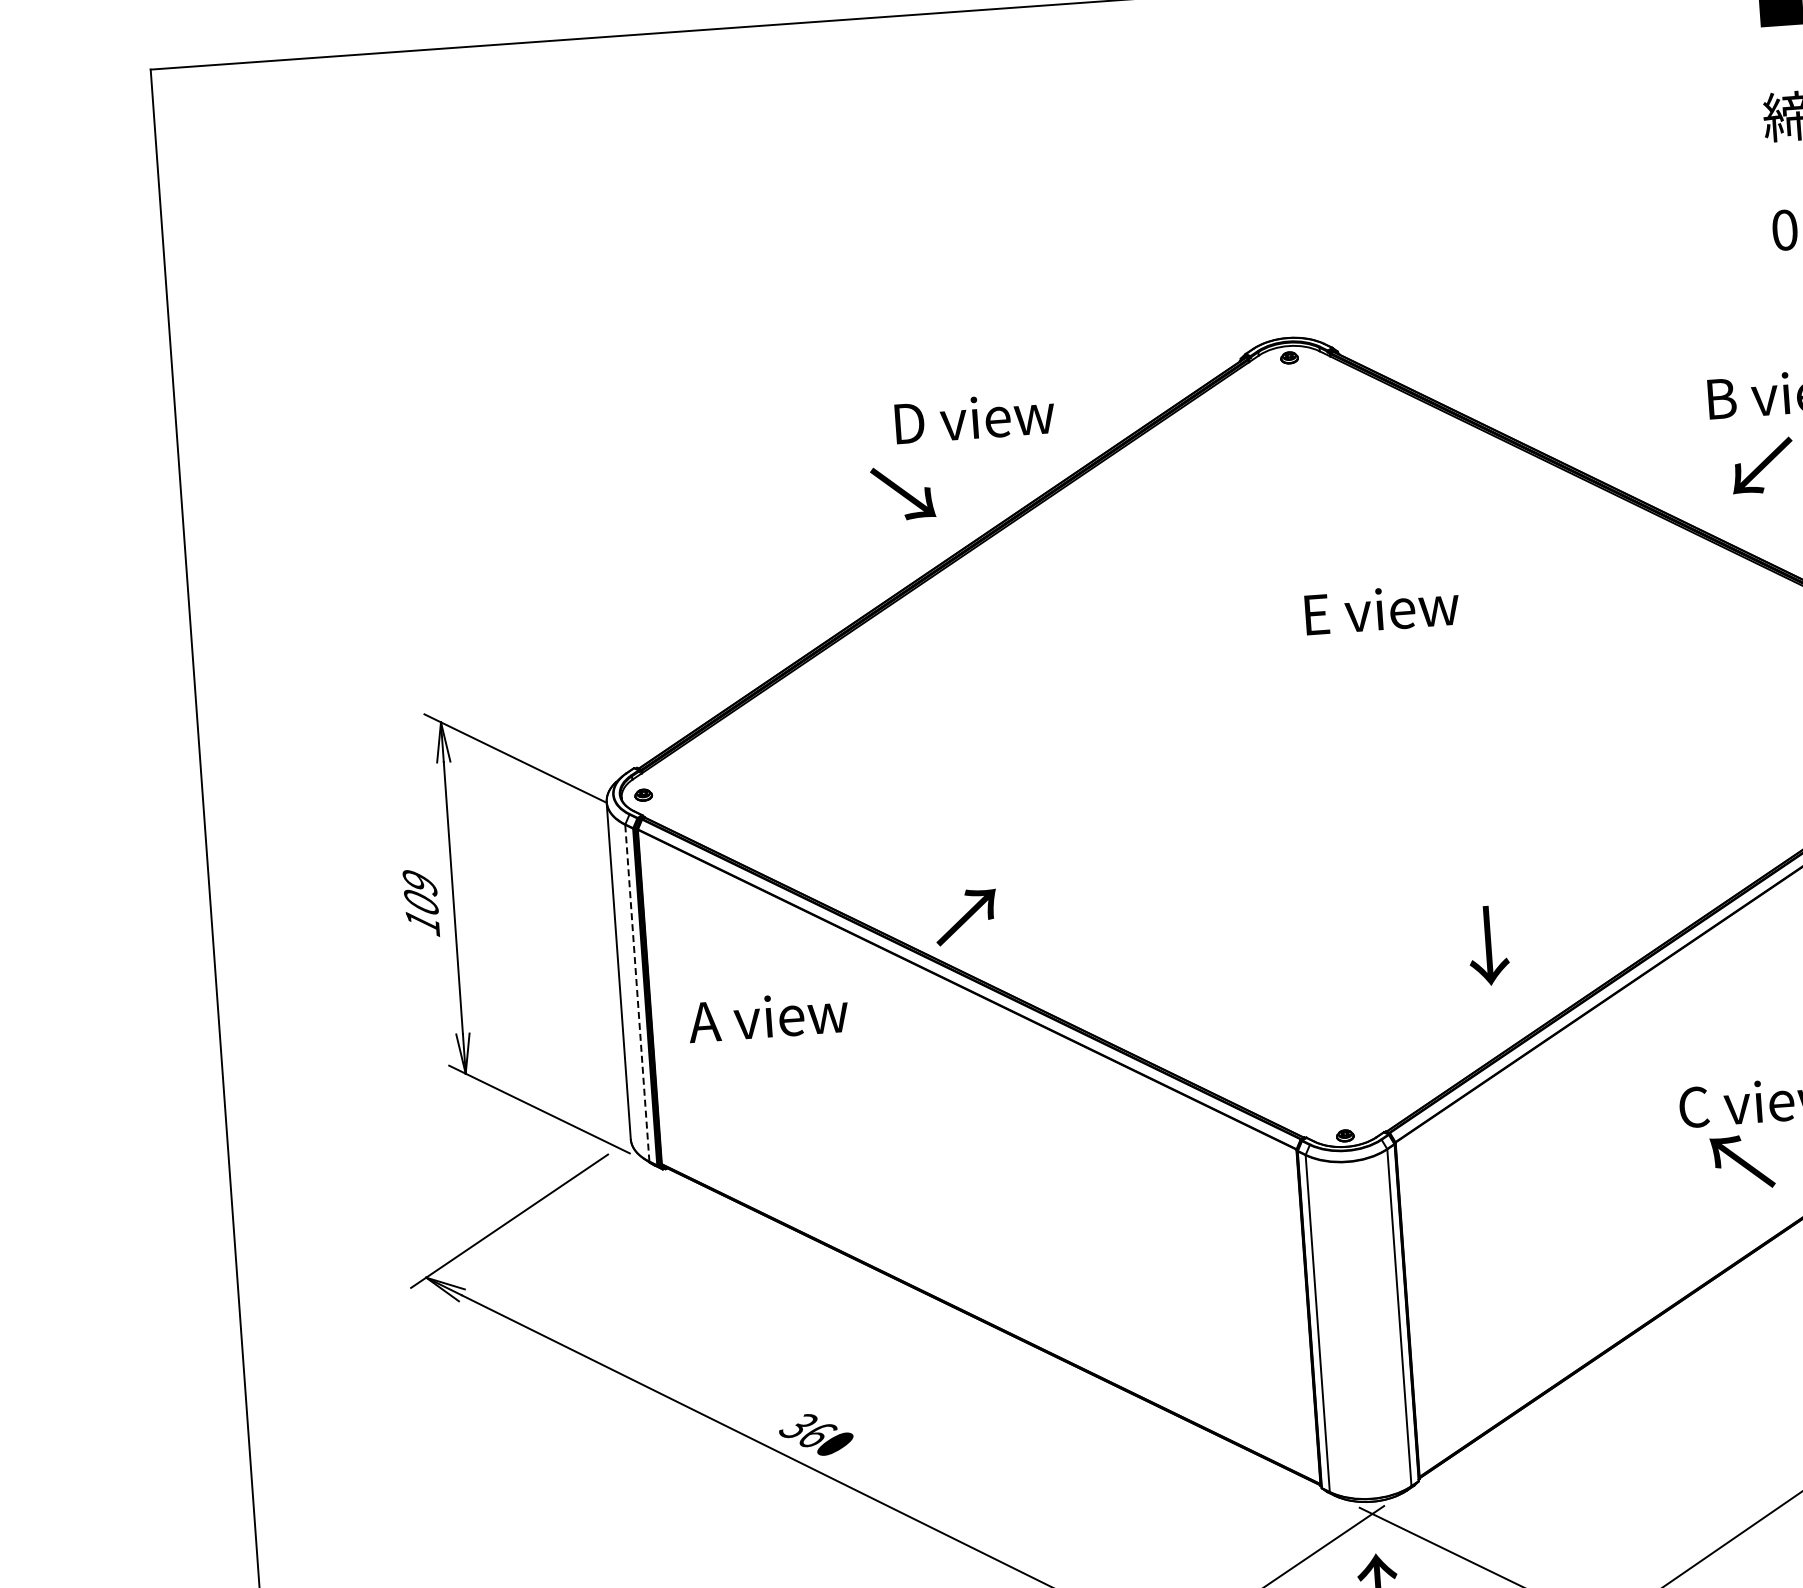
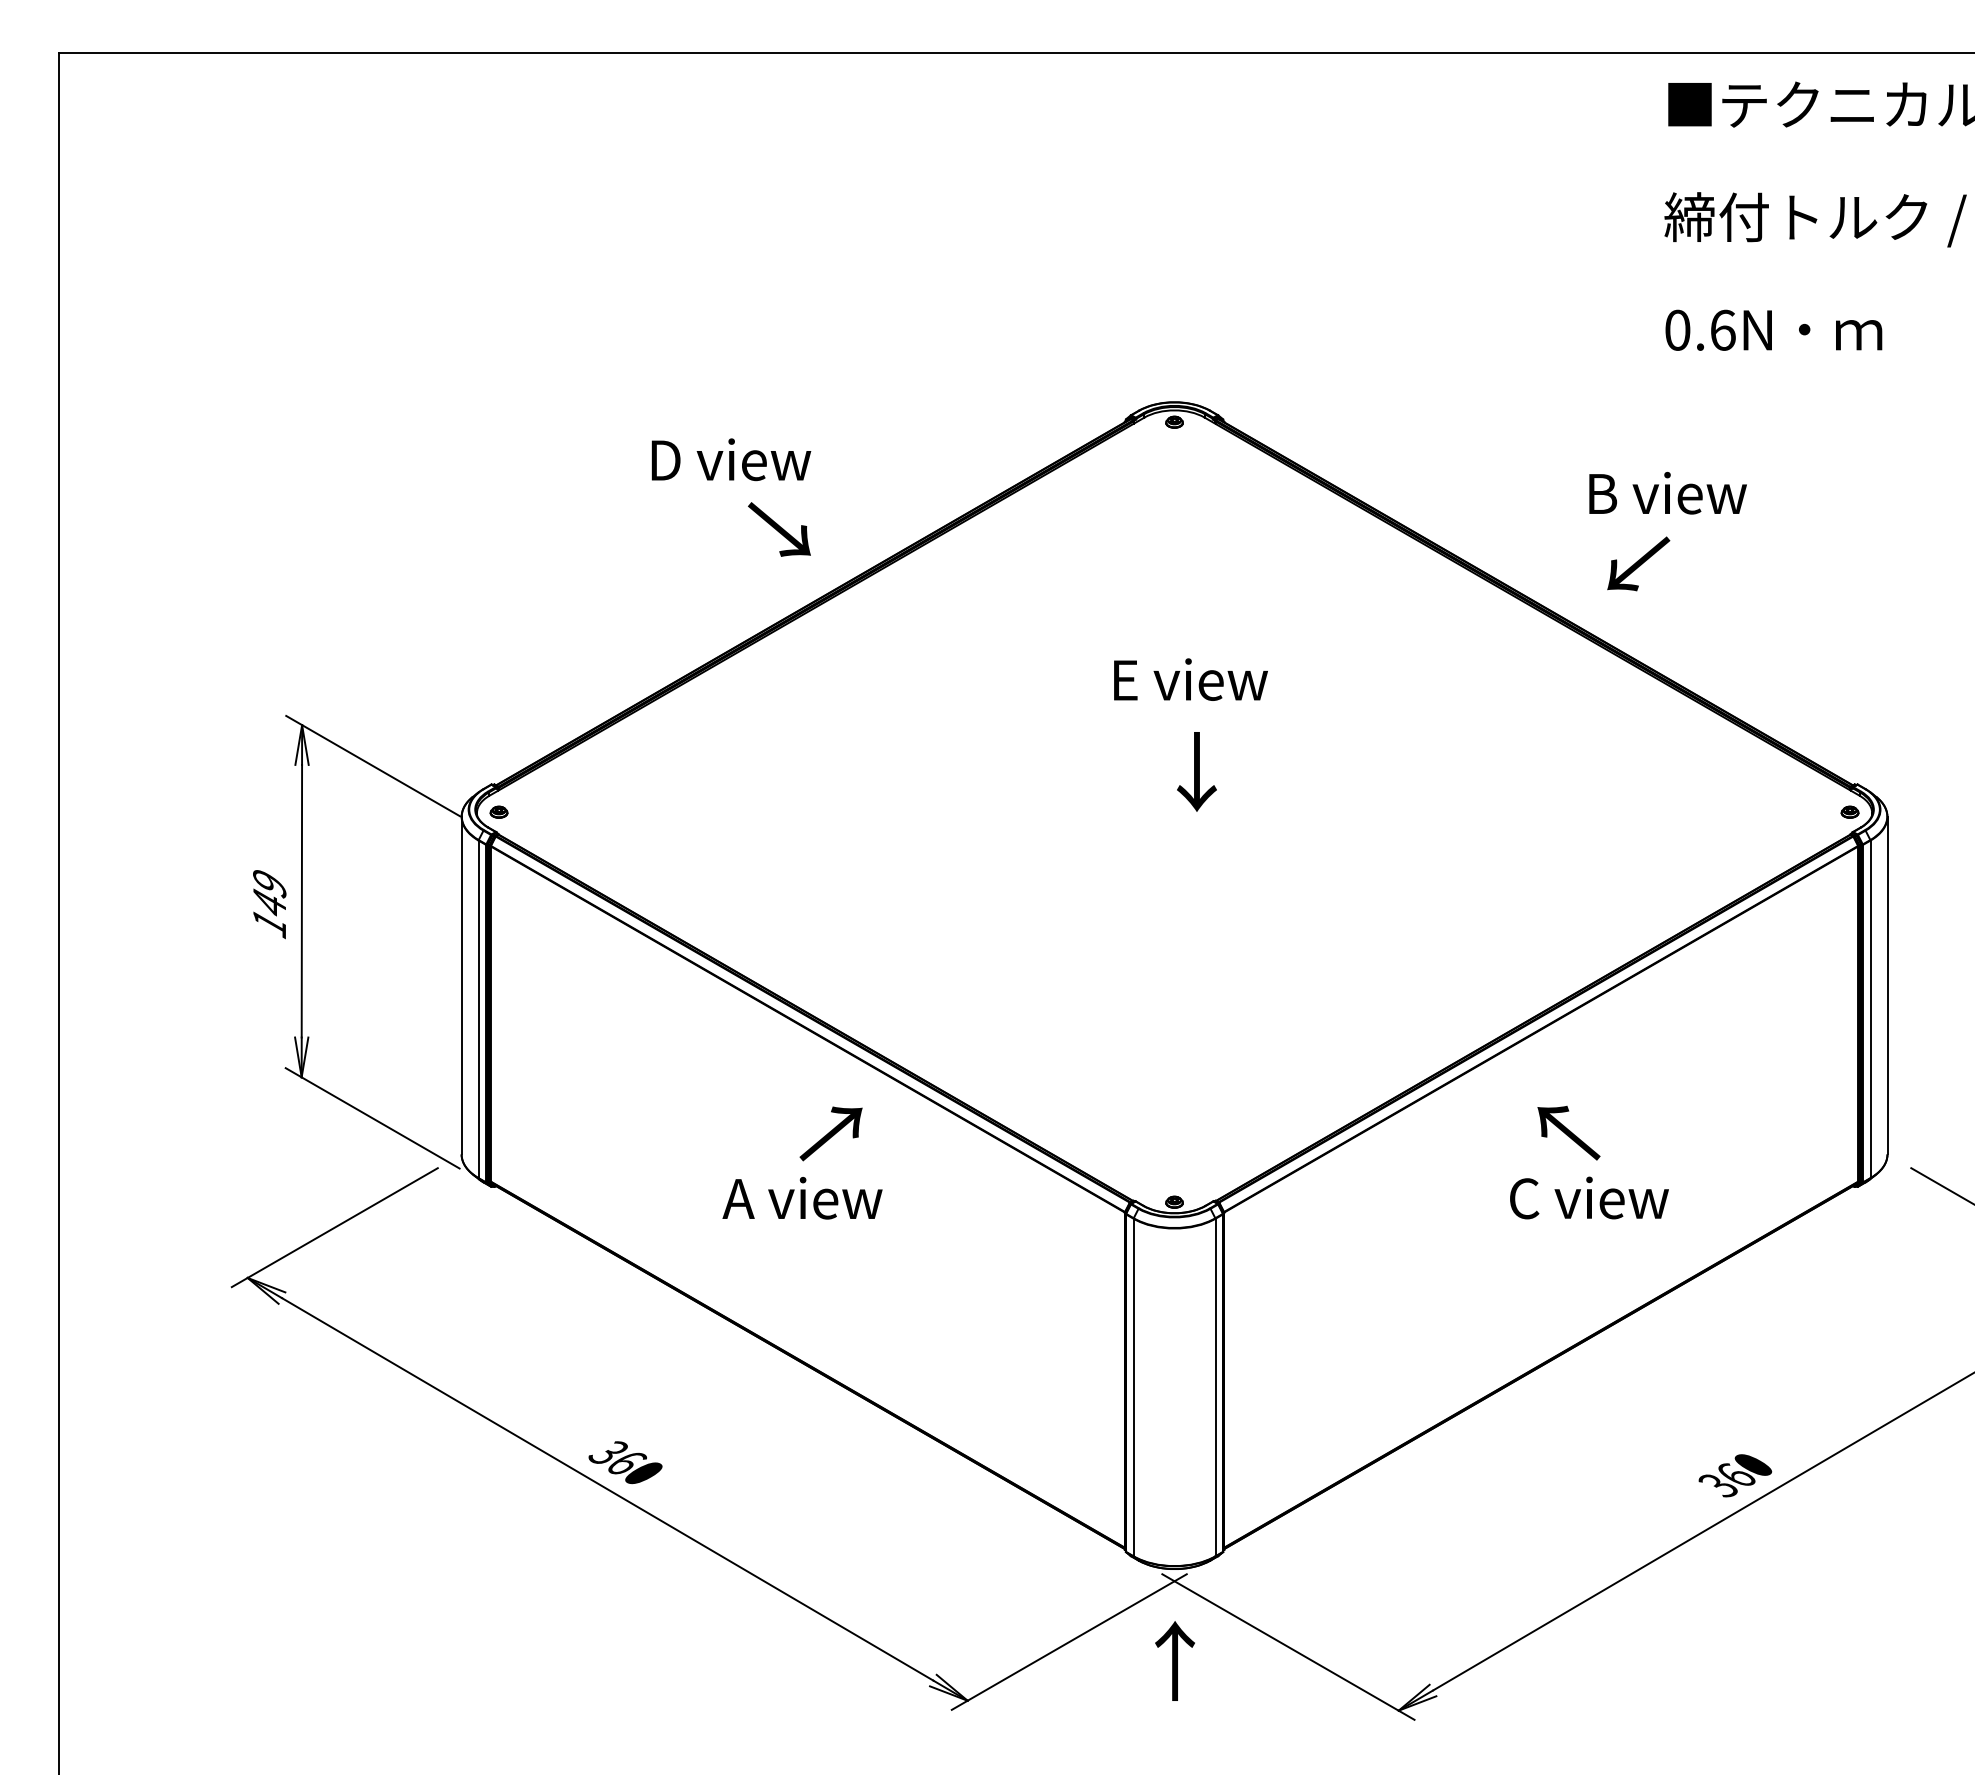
text: (974, 417) -> (731, 459), moved
text: (1381, 609) -> (1190, 679), moved
text: (421, 901) -> (269, 902), 109 -> 149
text: (965, 916) -> (830, 1133), moved
text: (1488, 945) -> (1196, 771), moved
line: (637, 993) -> (478, 1009), dashed -> solid
text: (768, 1017) -> (802, 1198), moved
text: (1742, 1162) -> (1568, 1133), moved

